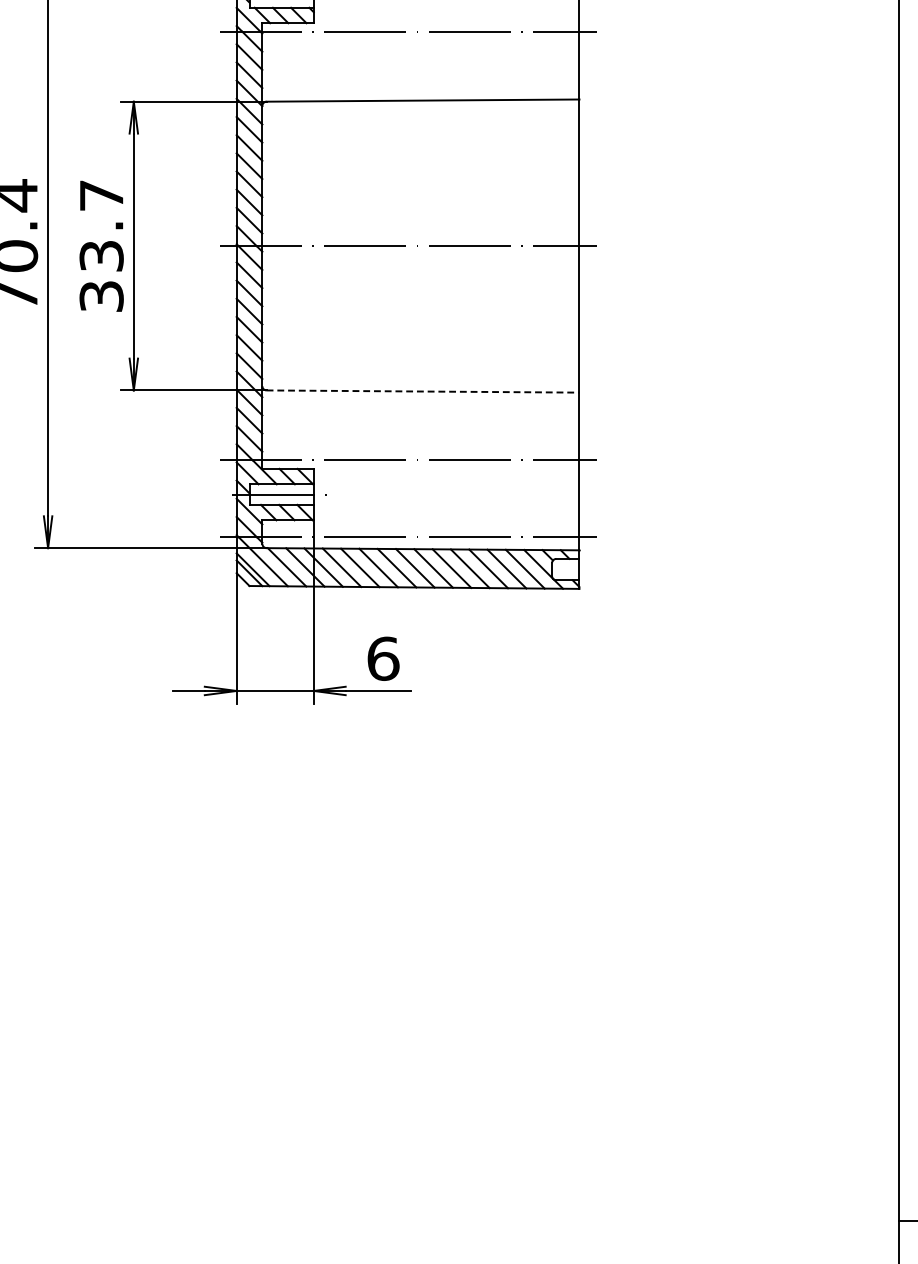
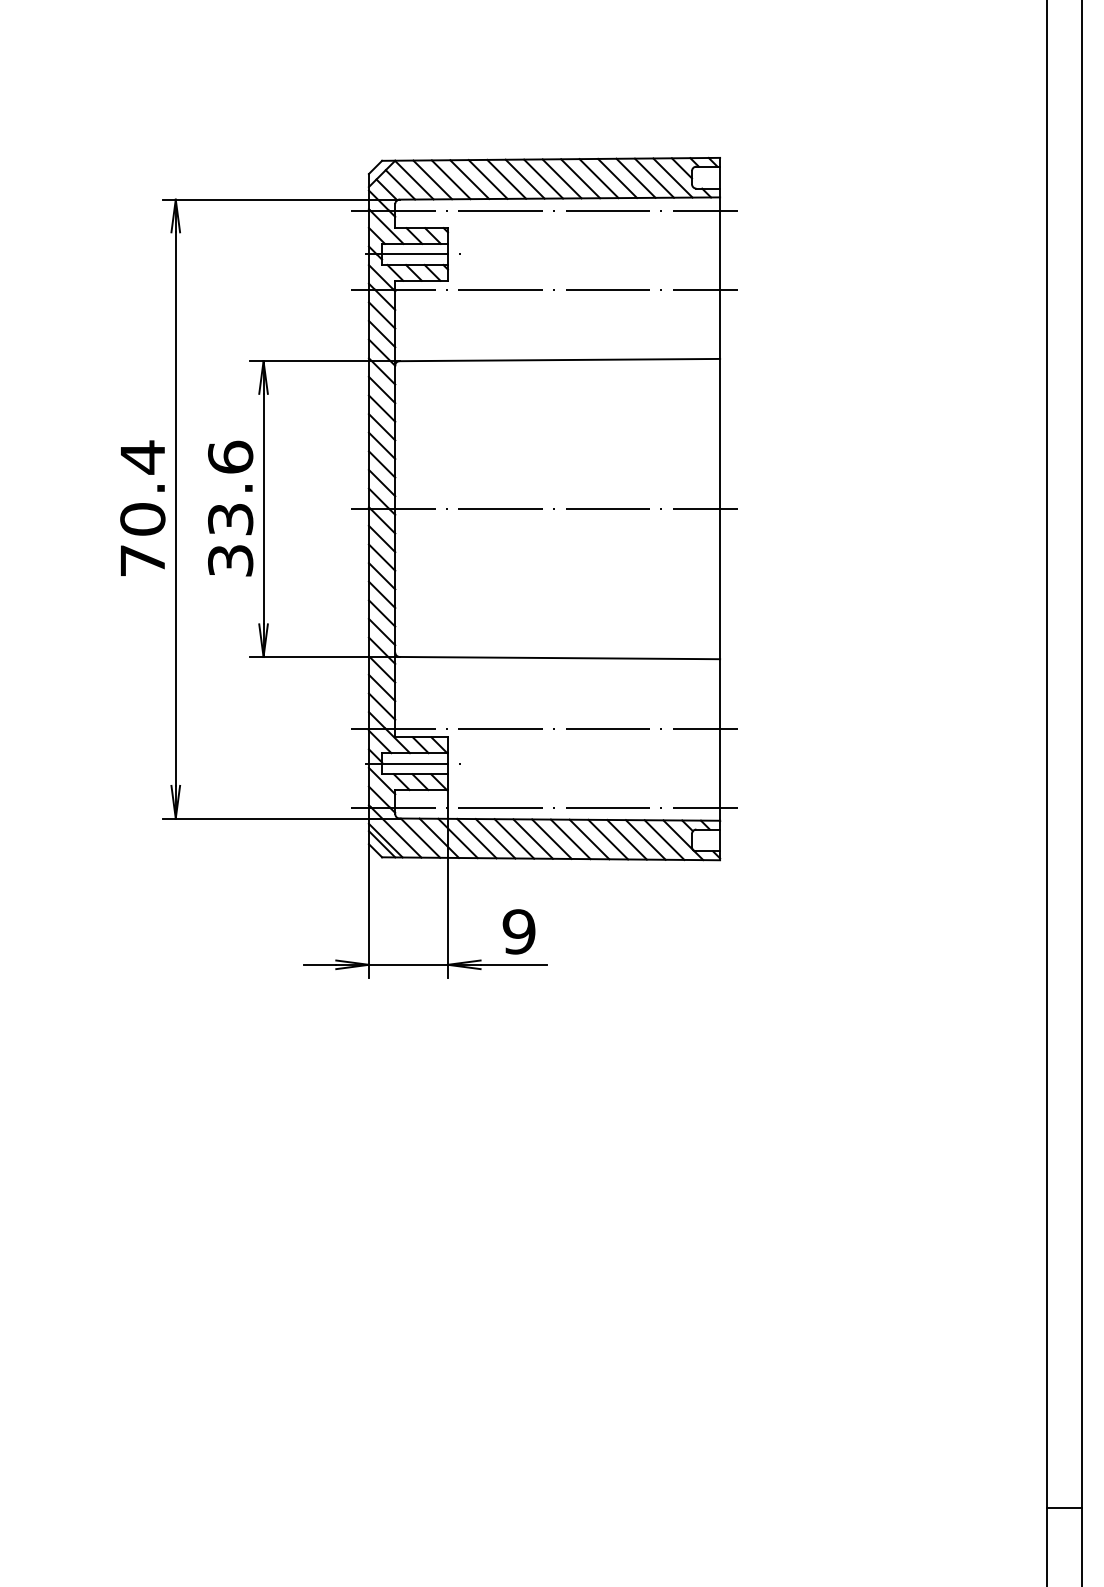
text: (101, 194) -> (230, 456), 33.7 -> 33.6
line: (423, 391) -> (560, 658), dashed -> solid
text: (382, 658) -> (518, 931), 6 -> 9

